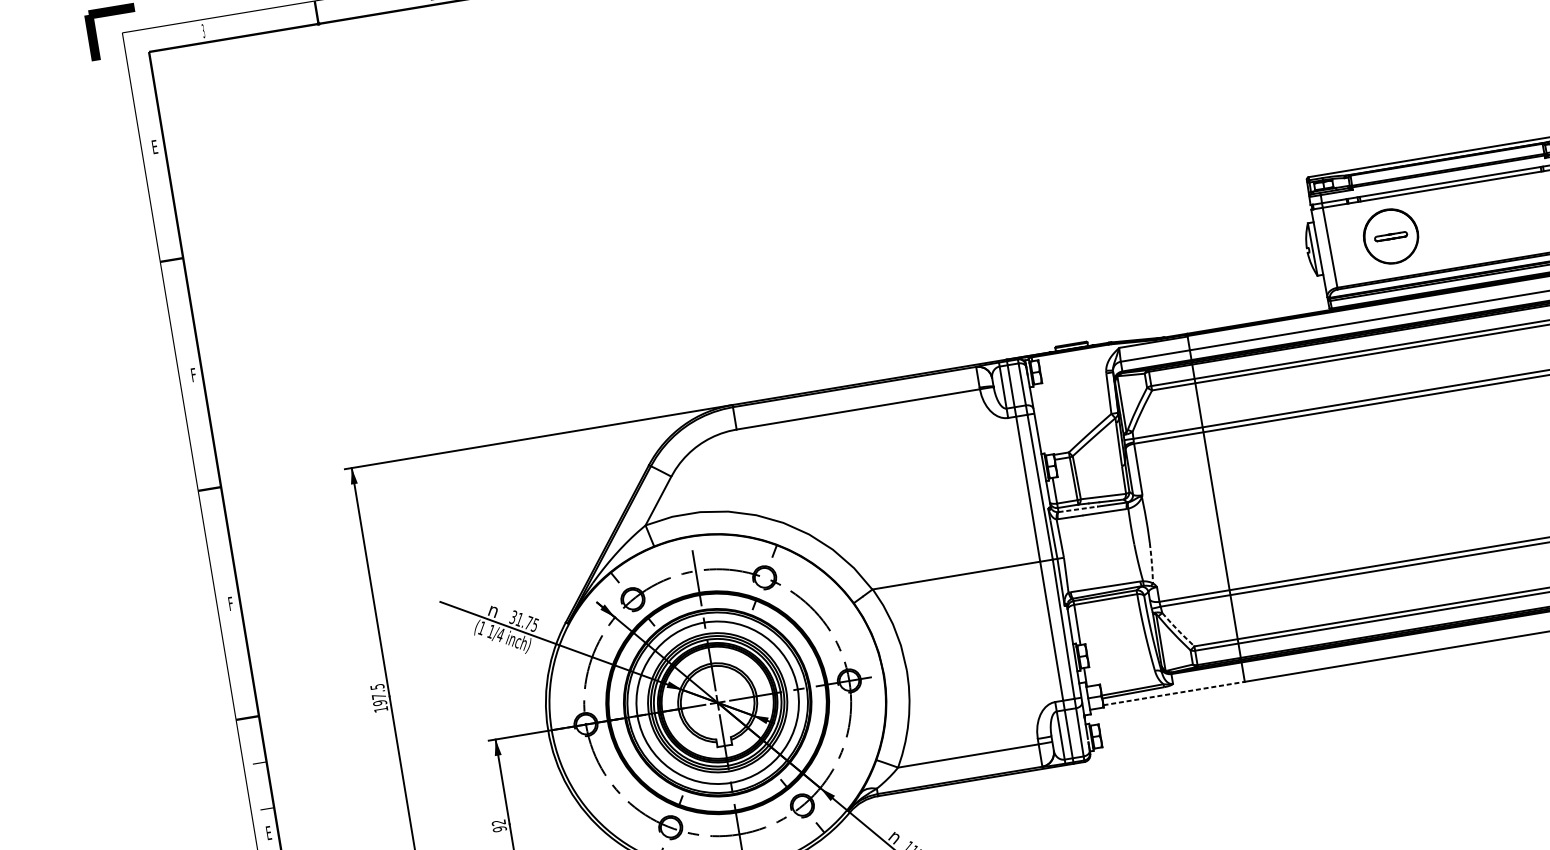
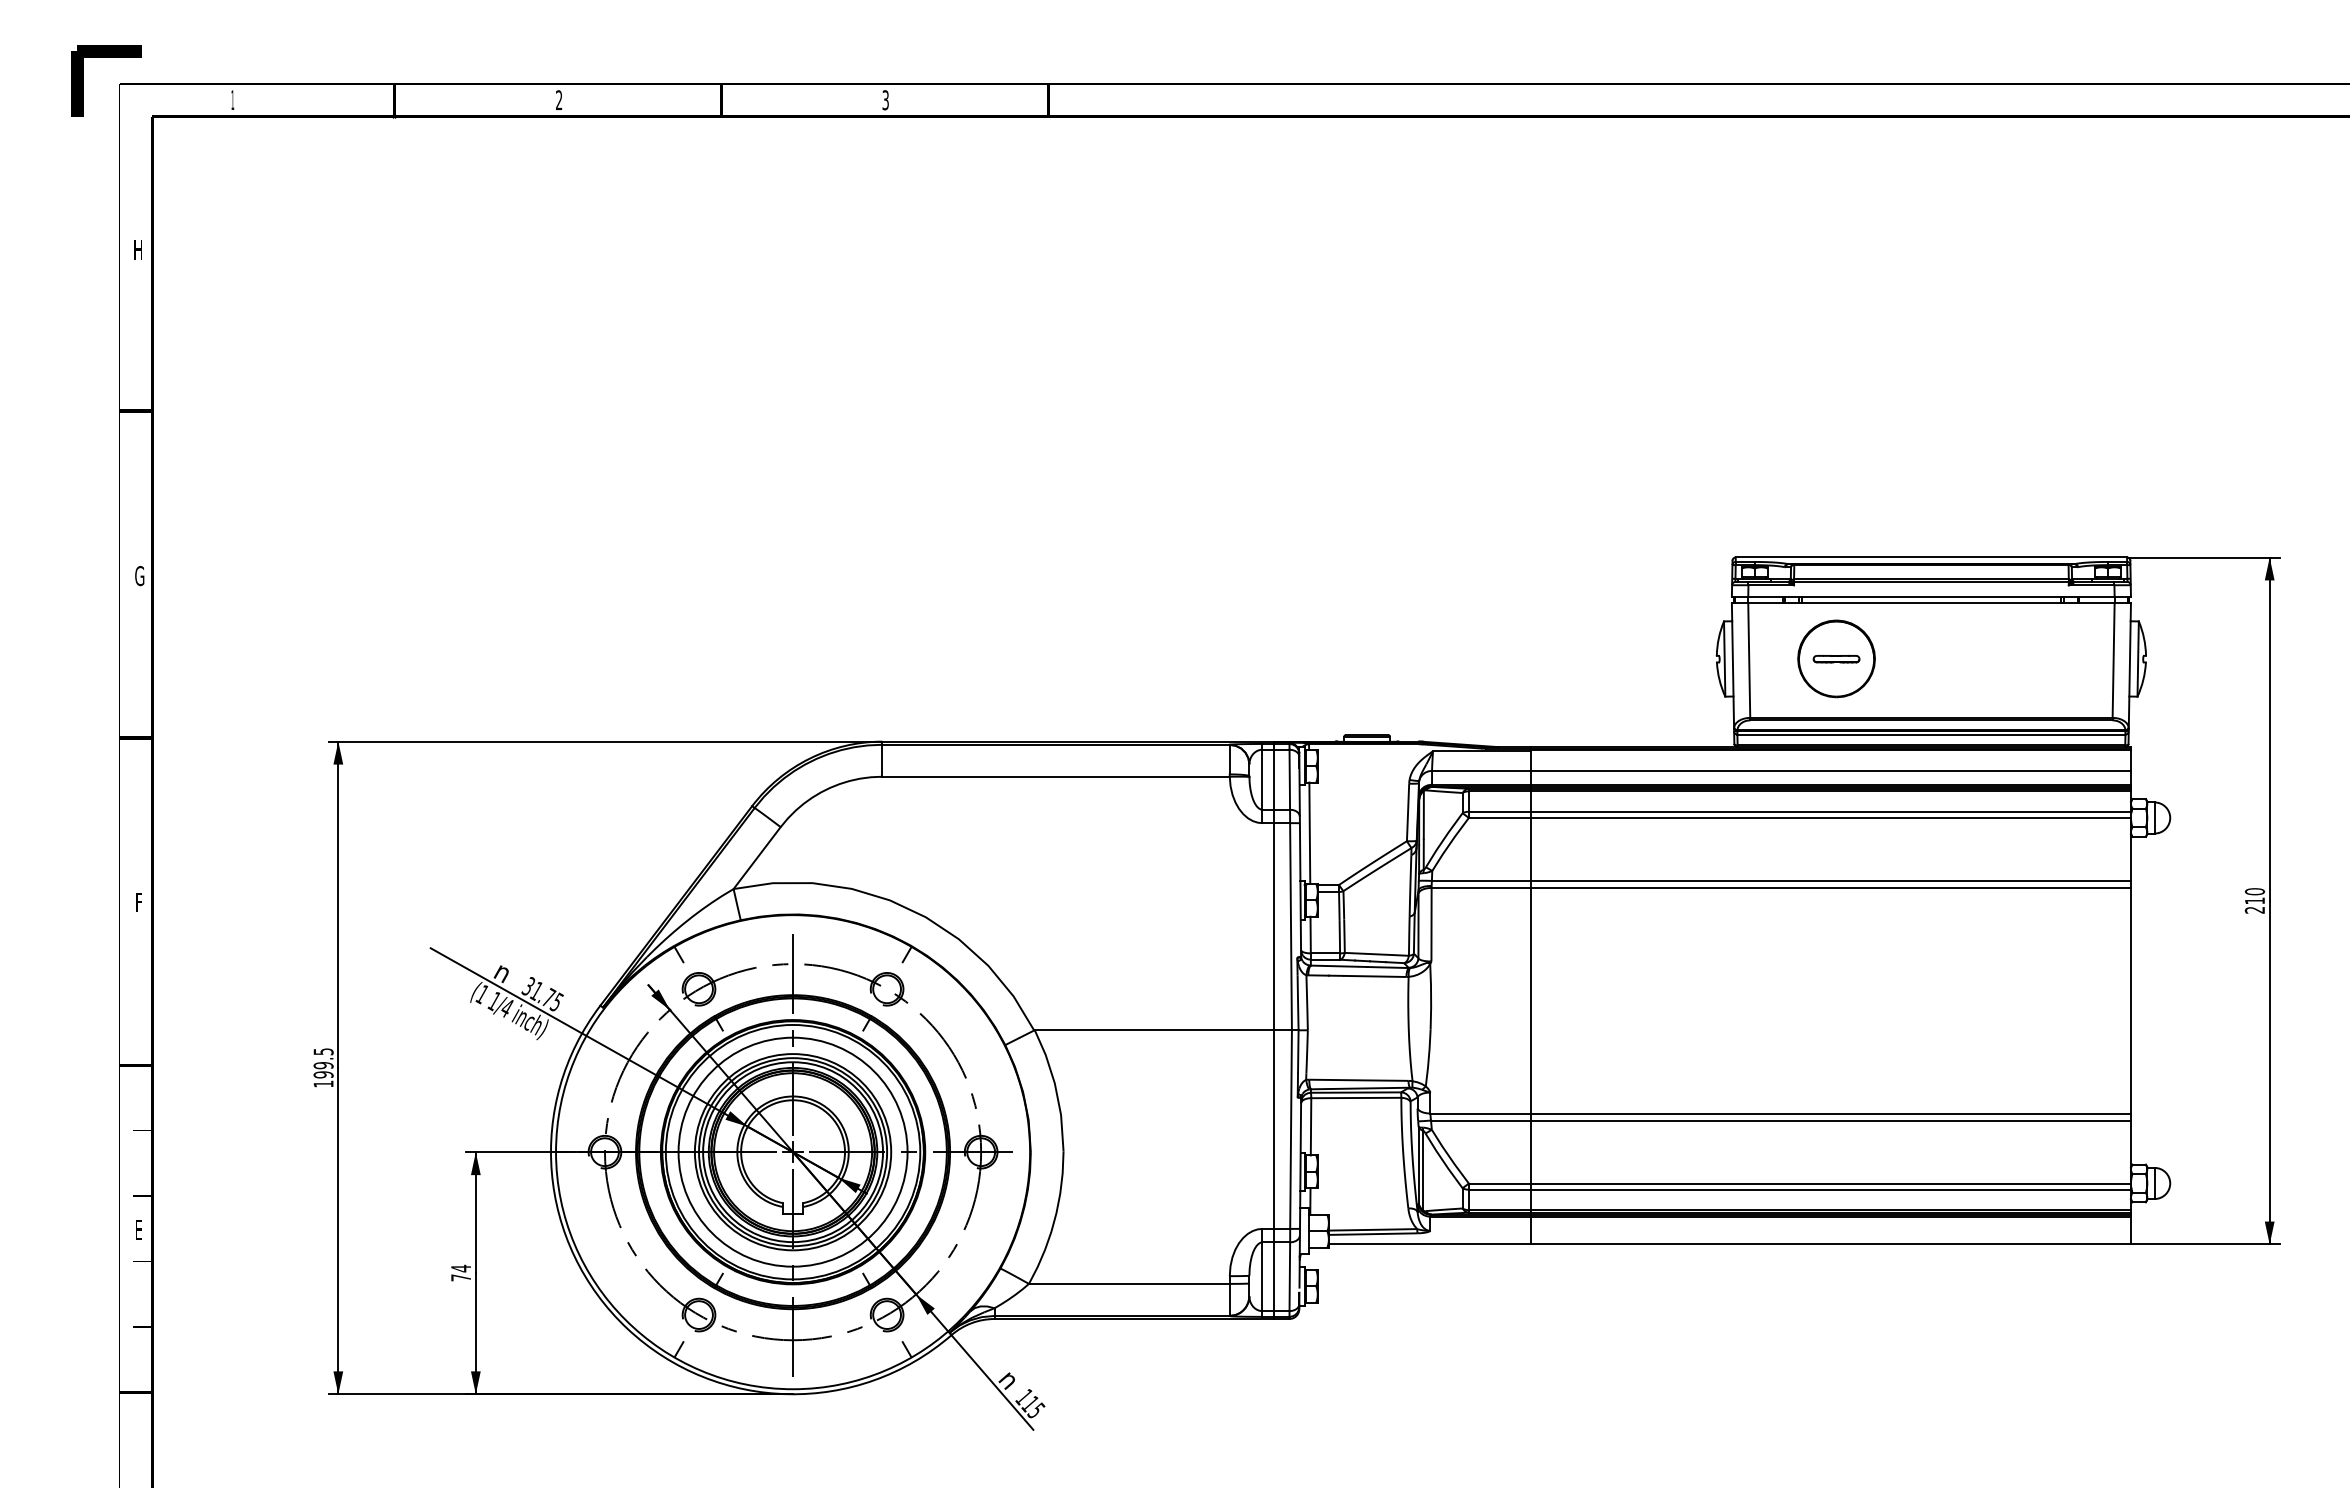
text: (203, 31) -> (232, 100), 3 -> 1
text: (154, 146) -> (137, 249), E -> H
text: (193, 375) -> (139, 576), F -> G
line: (1042, 419) -> (1309, 832), added
line: (1078, 509) -> (1339, 966), dashed -> solid
line: (1151, 563) -> (1428, 1058), dashed -> solid
line: (1177, 630) -> (1449, 1157), dashed -> solid
line: (1173, 693) -> (1429, 1244), dashed -> solid
text: (378, 696) -> (323, 1065), 197.5 -> 199.5
text: (499, 825) -> (461, 1272), 92 -> 74

